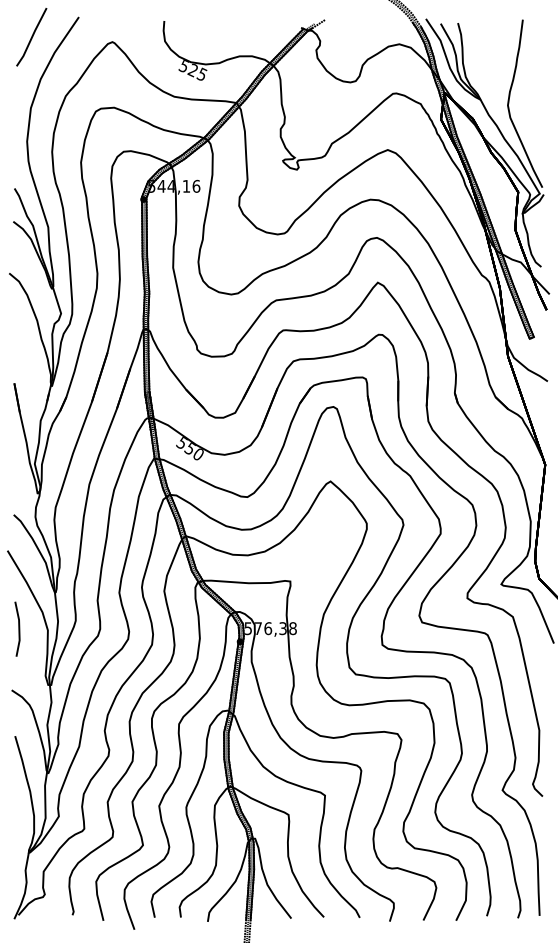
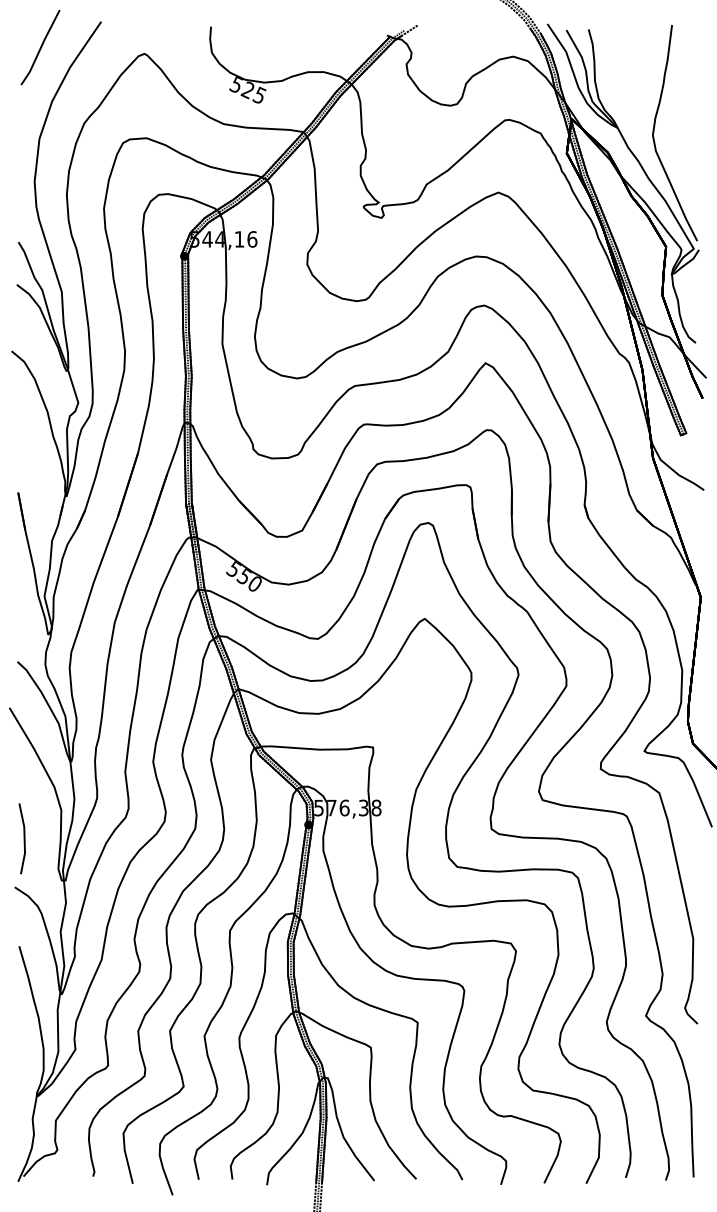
line: (18, 628) -> (23, 838), moved

